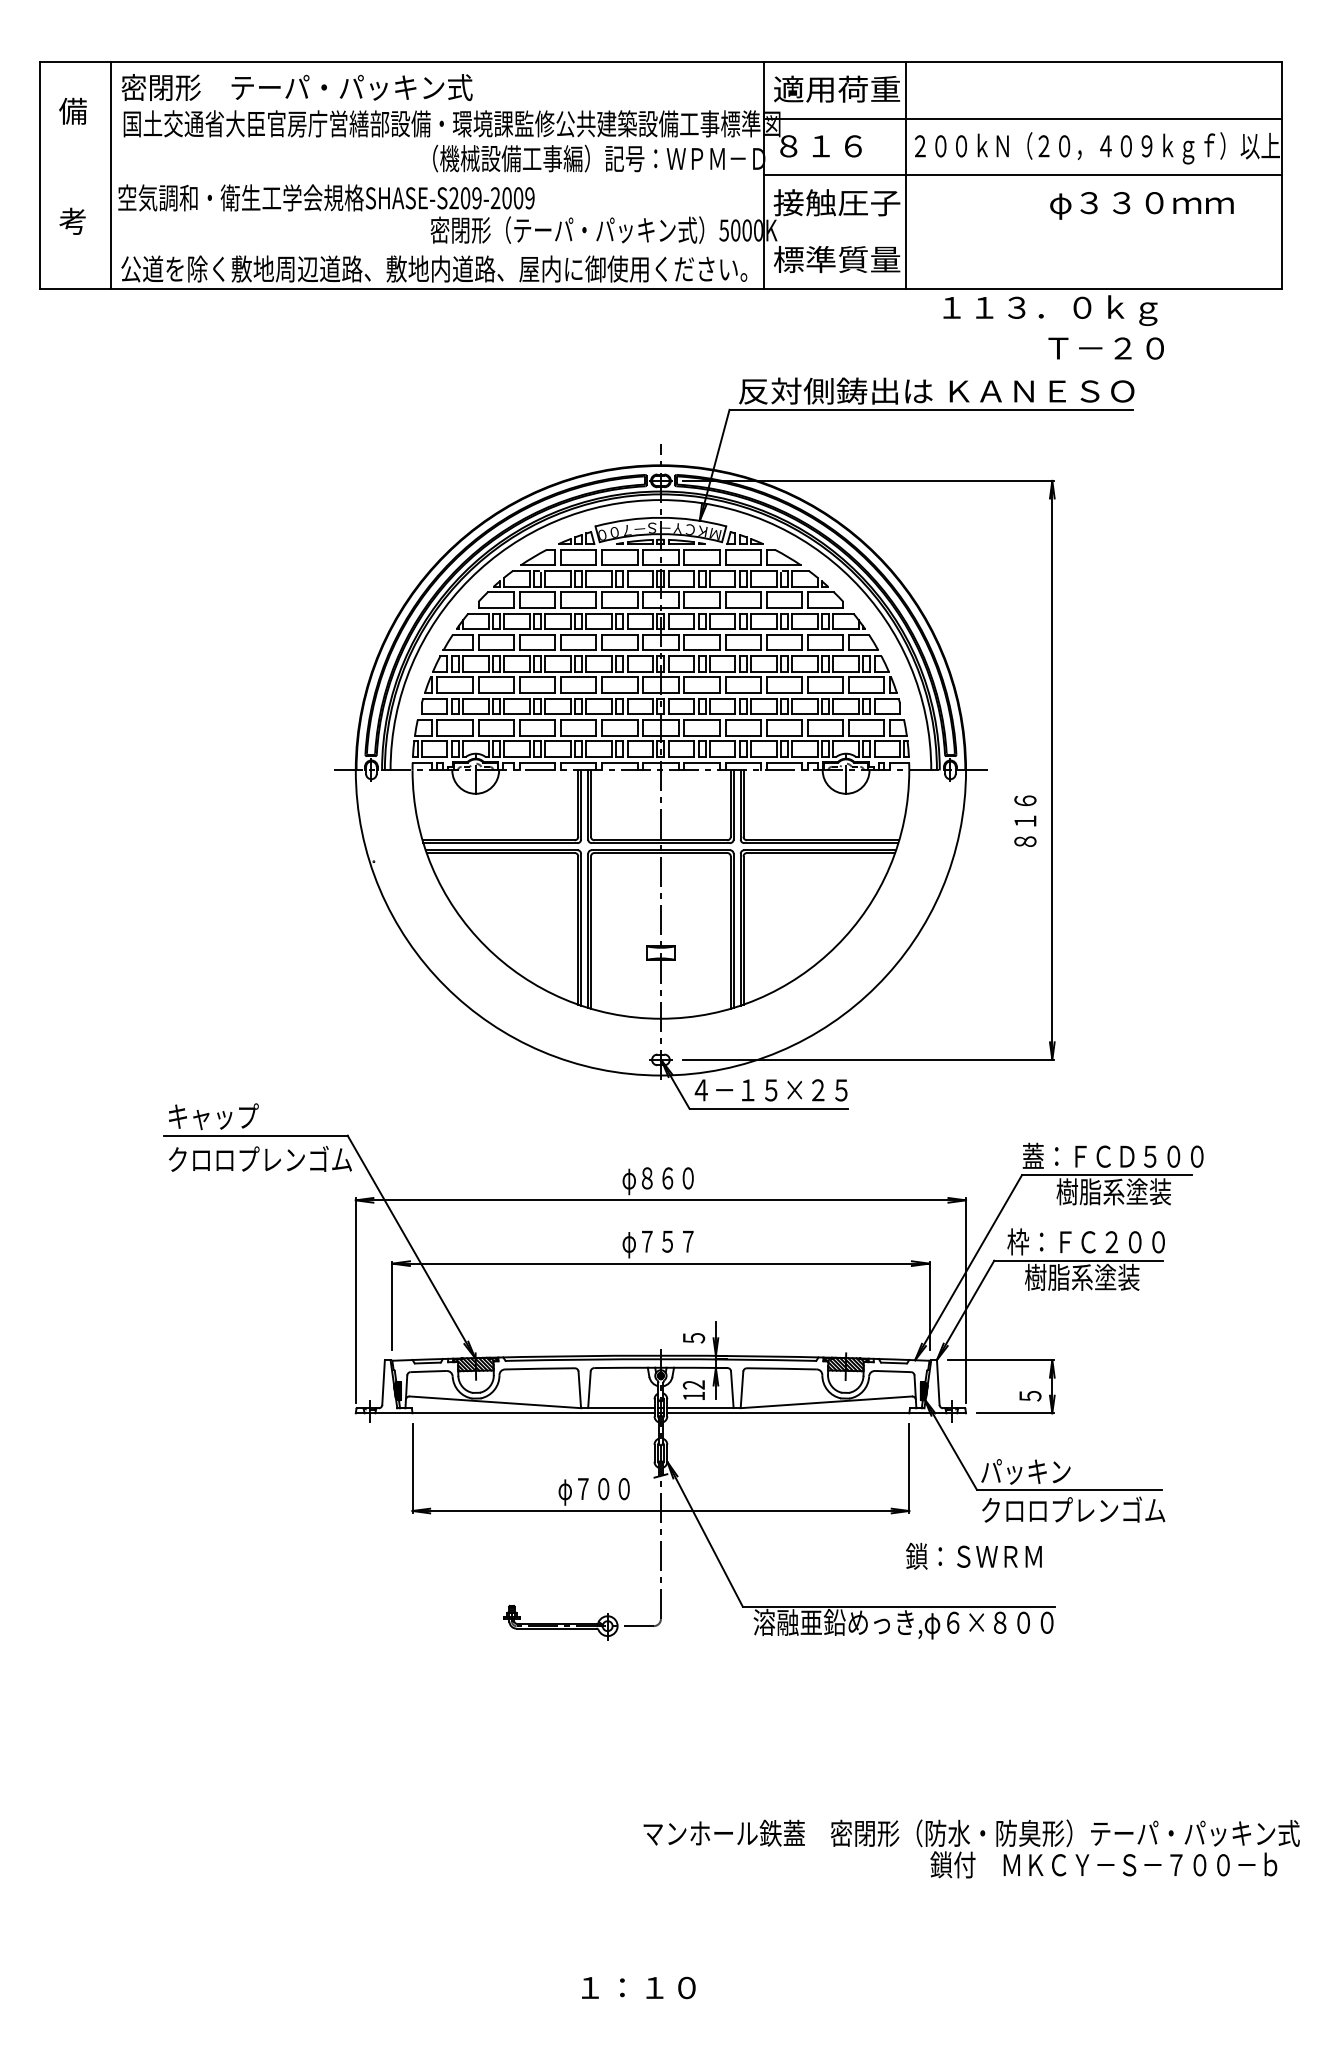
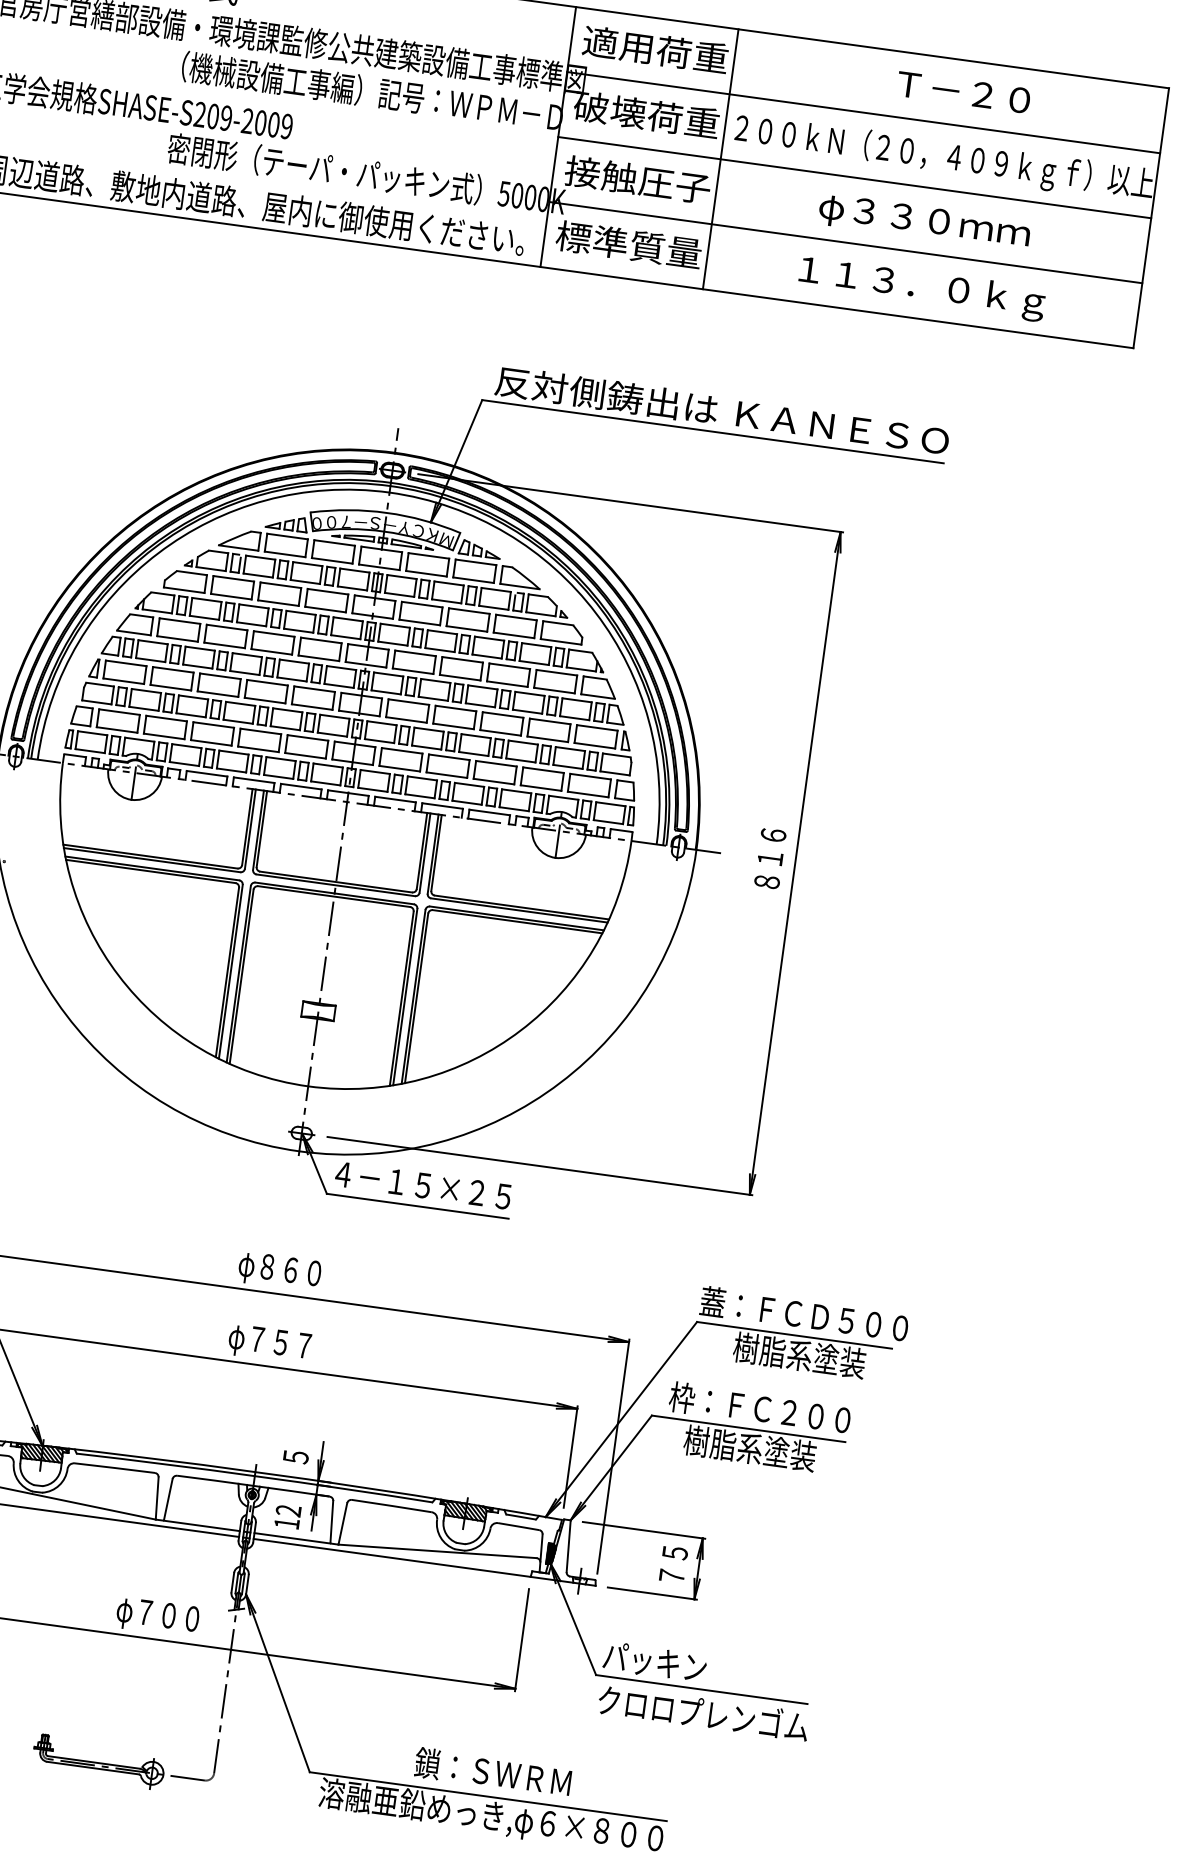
text: (836, 145) -> (646, 114), ８１６ -> 破壊荷重
text: (1141, 205) -> (924, 222), moved
line: (1022, 232) -> (845, 243), added
text: (1050, 310) -> (922, 288), moved
text: (1105, 348) -> (962, 92), moved
text: (1025, 820) -> (770, 857), moved
text: (1030, 1385) -> (673, 1564), ５ -> ７５
text: (973, 1555) -> (492, 1771), moved

